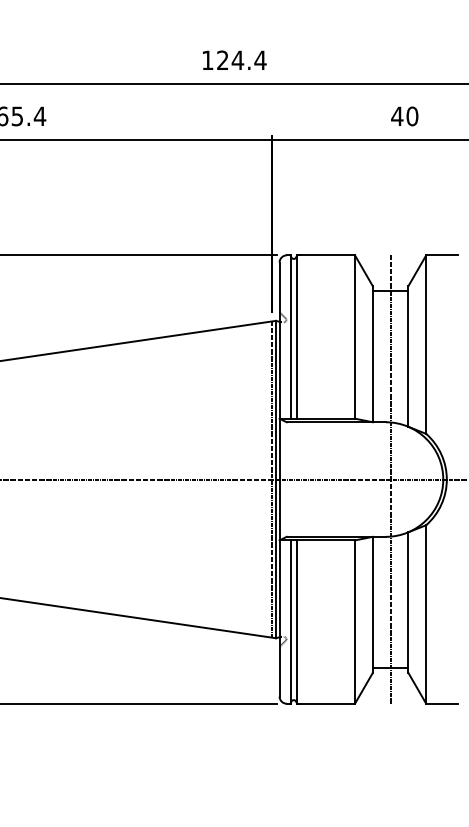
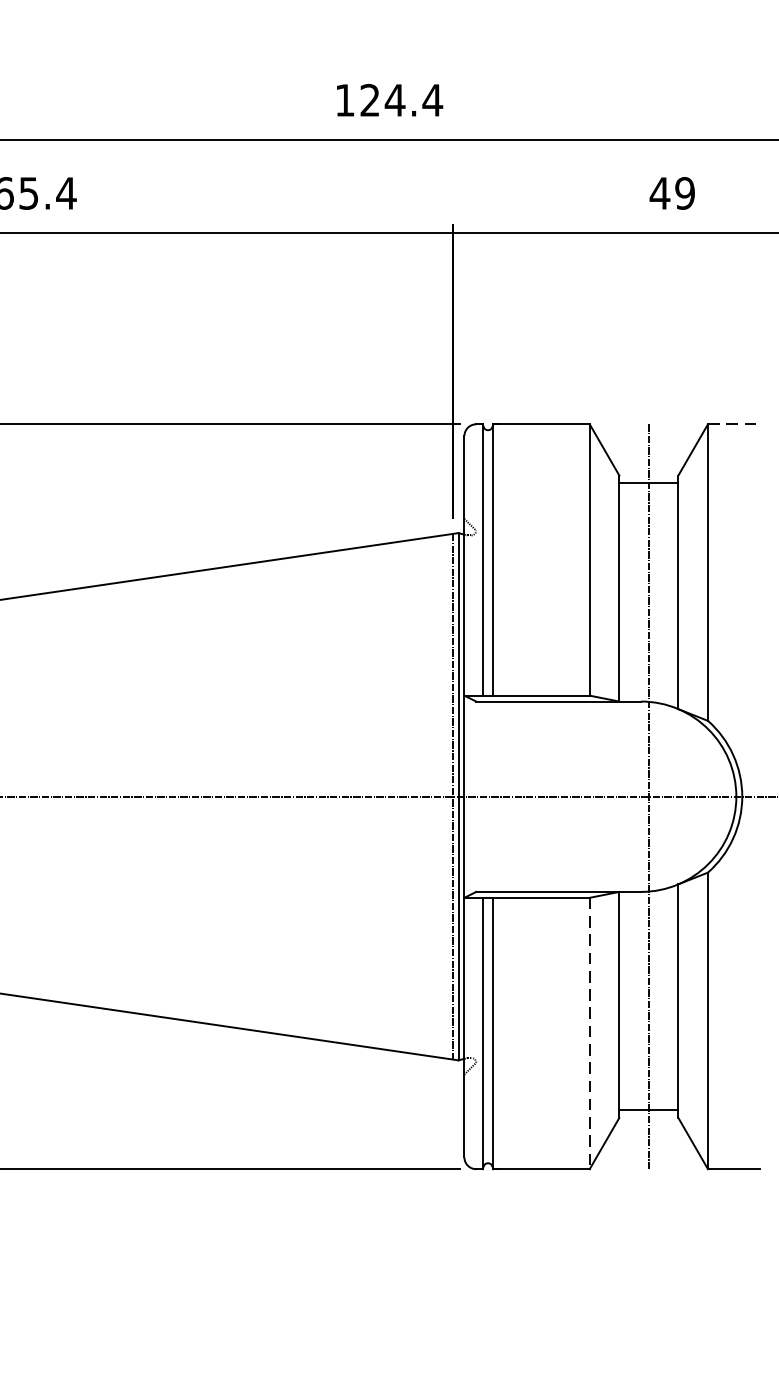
text: (412, 116) -> (685, 193), 40 -> 49
line: (441, 255) -> (733, 424), solid -> dashed
line: (355, 622) -> (590, 1034), solid -> dashed

